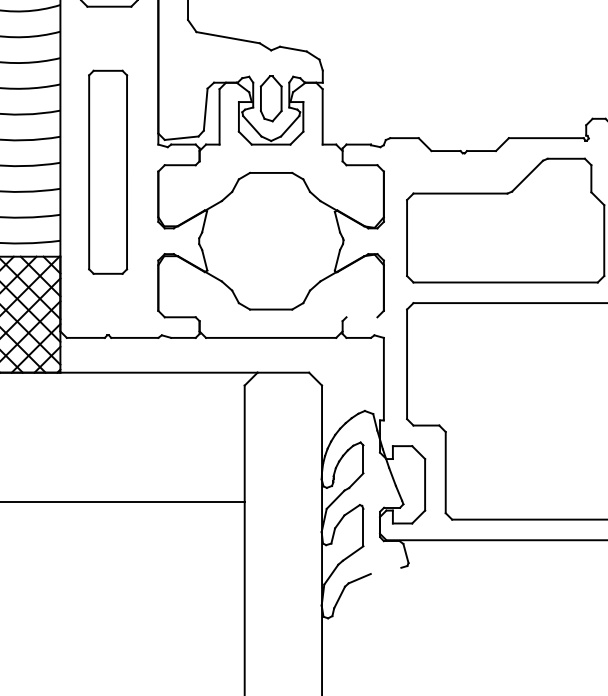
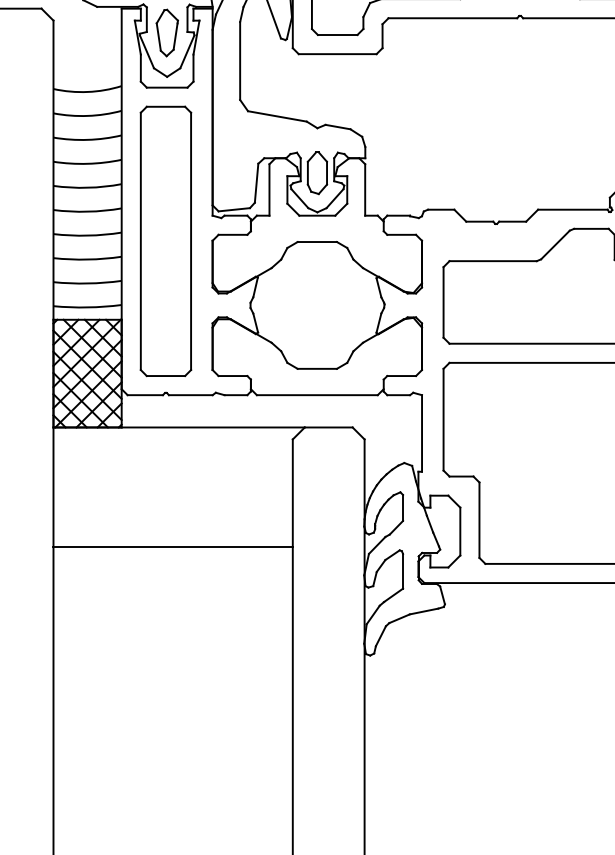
part: (107, 172) -> (165, 241), size x1.43
line: (361, 317) -> (401, 376), added
line: (385, 570) -> (423, 611), added

